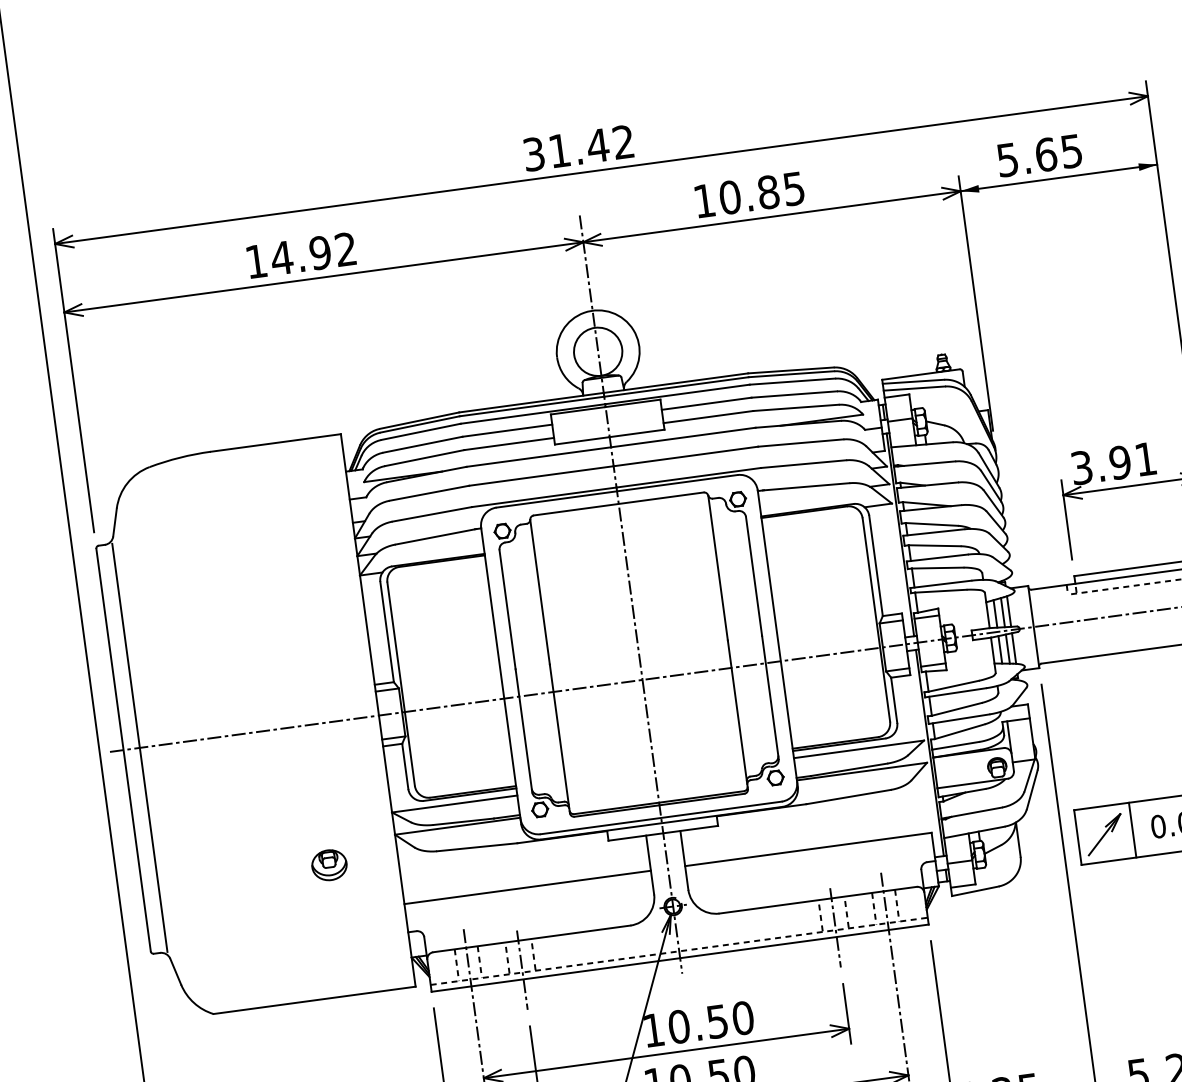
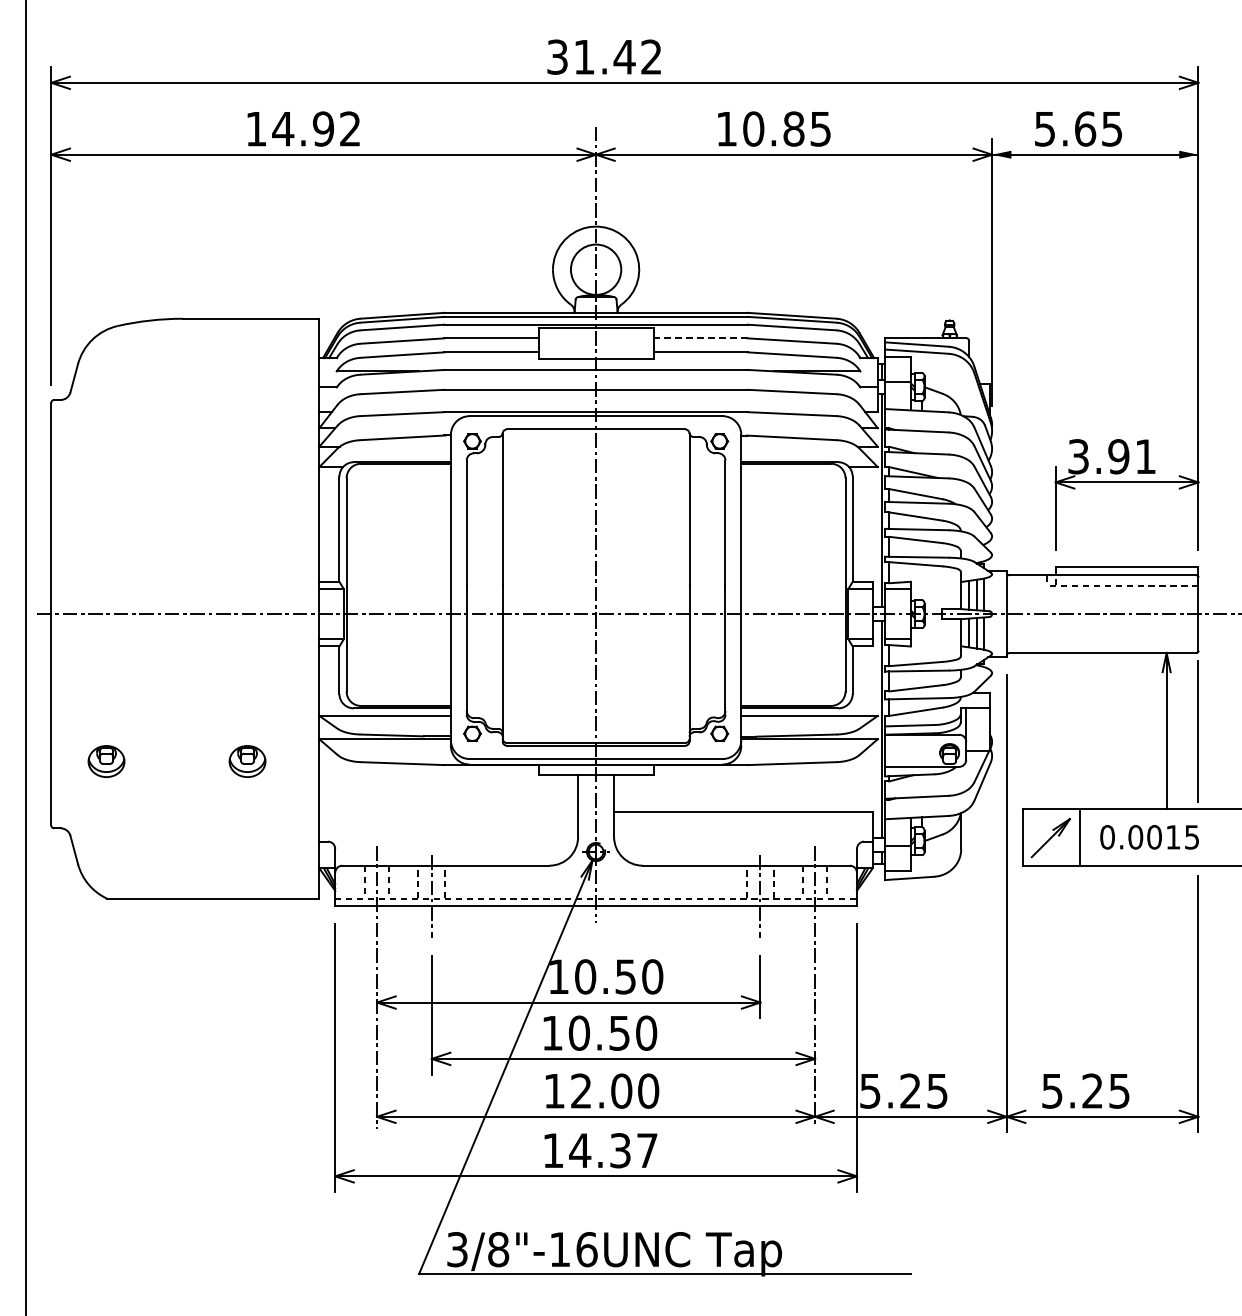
line: (706, 403) -> (700, 338), solid -> dashed
line: (139, 747) -> (68, 613), removed
part: (195, 883) -> (106, 761), added
line: (527, 887) -> (448, 812), removed

